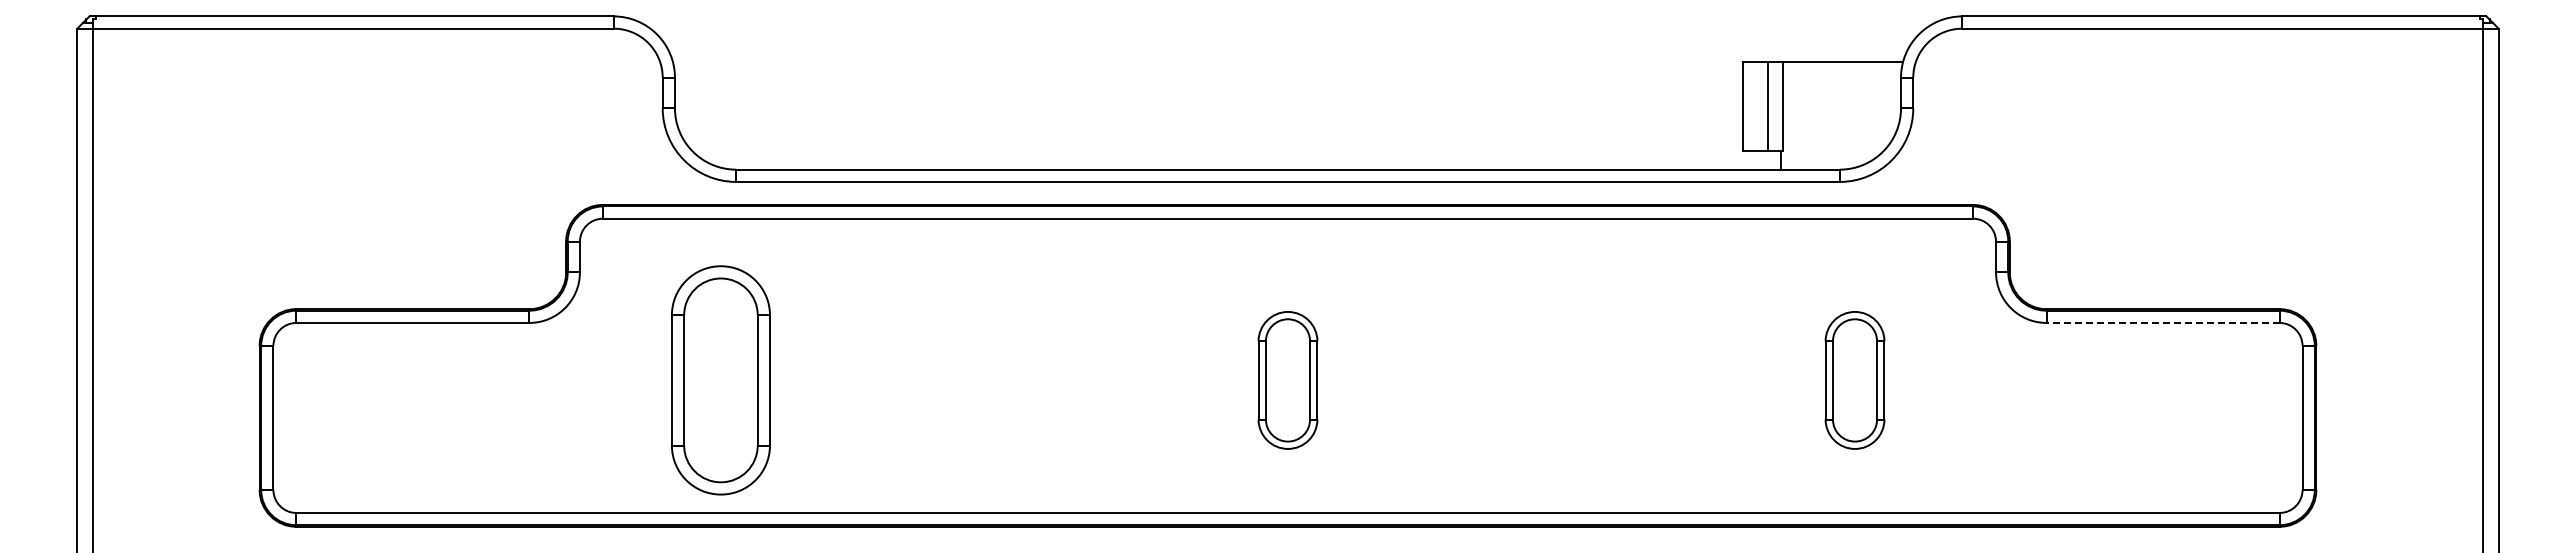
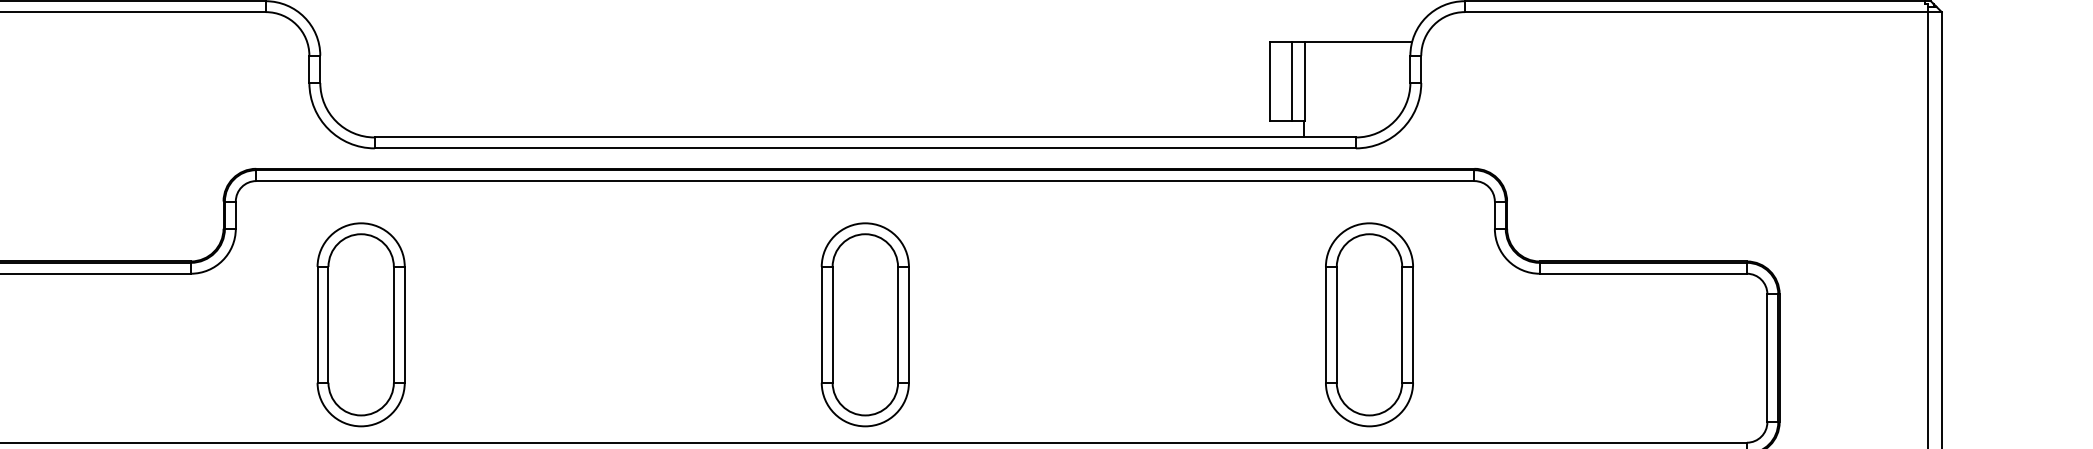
line: (2162, 322) -> (1642, 273), dashed -> solid
part: (1287, 380) -> (864, 324), size x1.67
part: (1854, 380) -> (1369, 324), size x1.67

